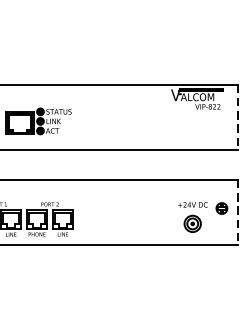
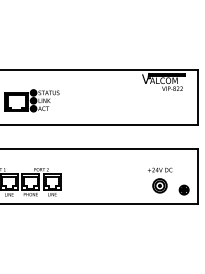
line: (237, 117) -> (197, 97), dashed -> solid
part: (221, 207) -> (183, 189), moved
line: (237, 213) -> (197, 177), dashed -> solid

